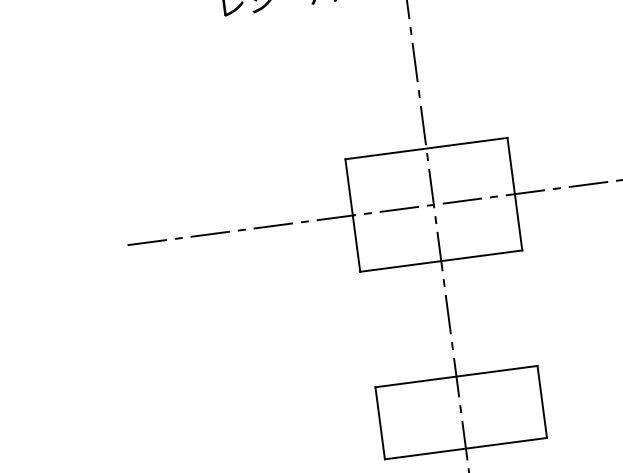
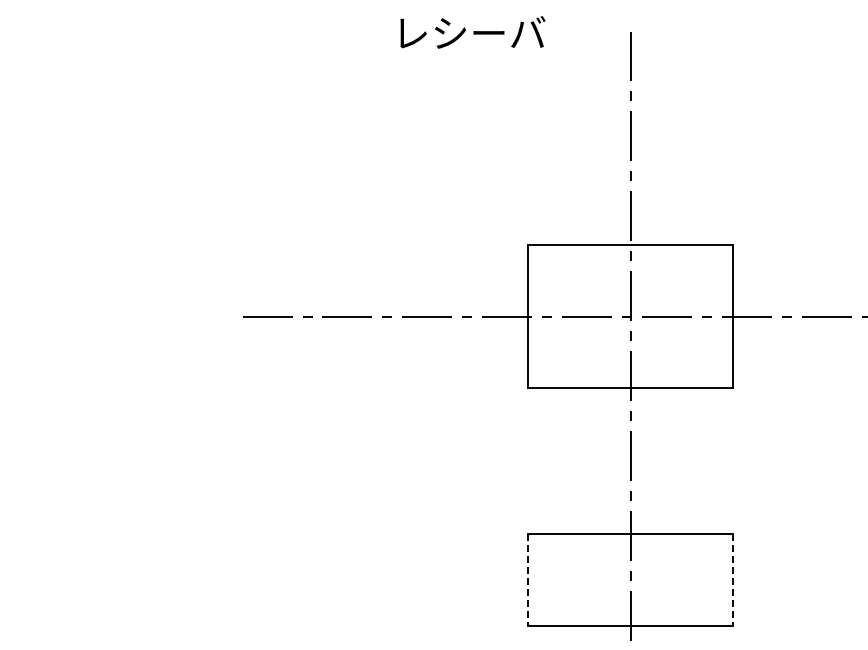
line: (542, 402) -> (733, 580), solid -> dashed
line: (380, 423) -> (528, 580), solid -> dashed

